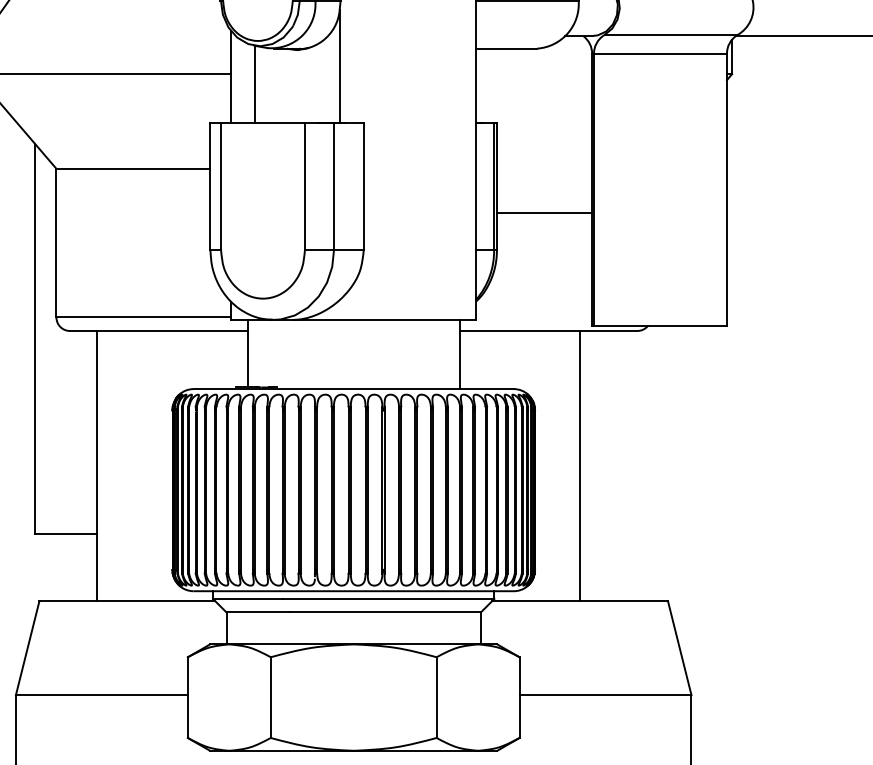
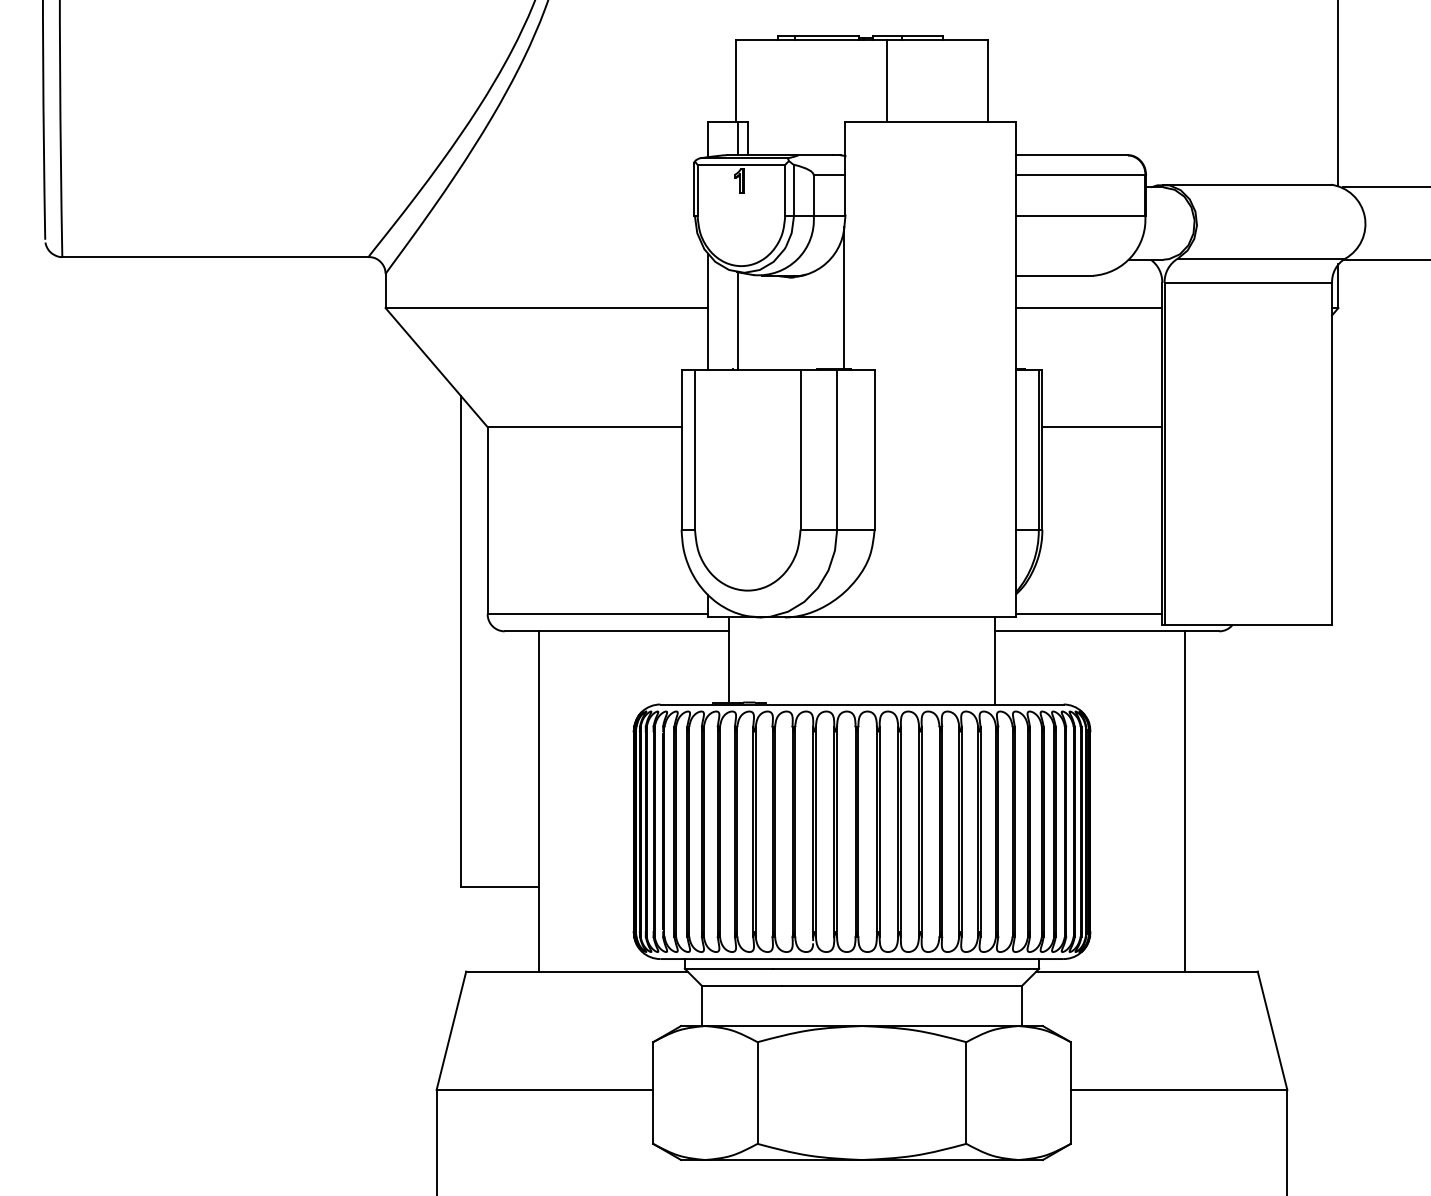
line: (534, 74) -> (1089, 308), added
line: (544, 213) -> (1102, 427), moved
line: (534, 317) -> (1089, 614), added
line: (580, 466) -> (1185, 801), moved

